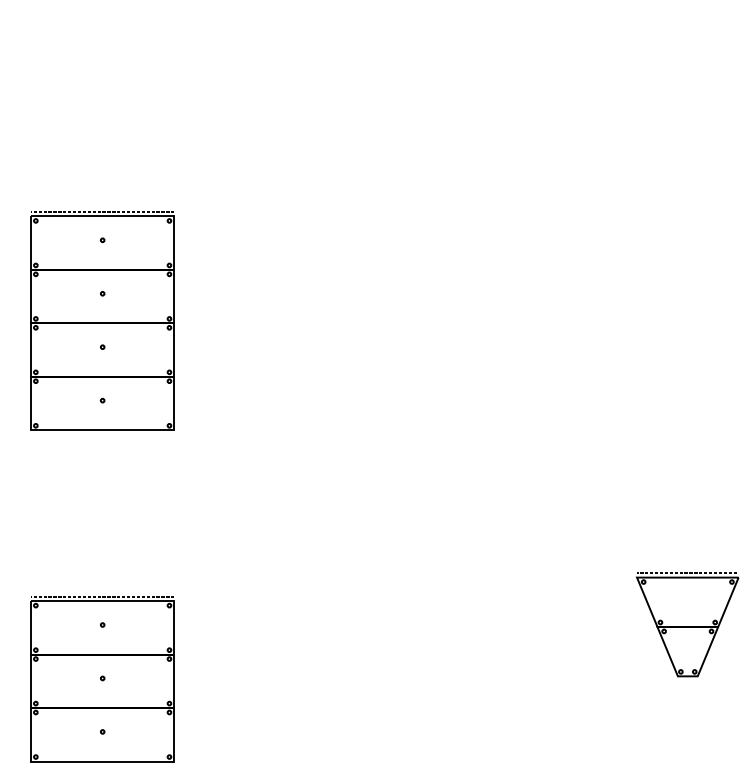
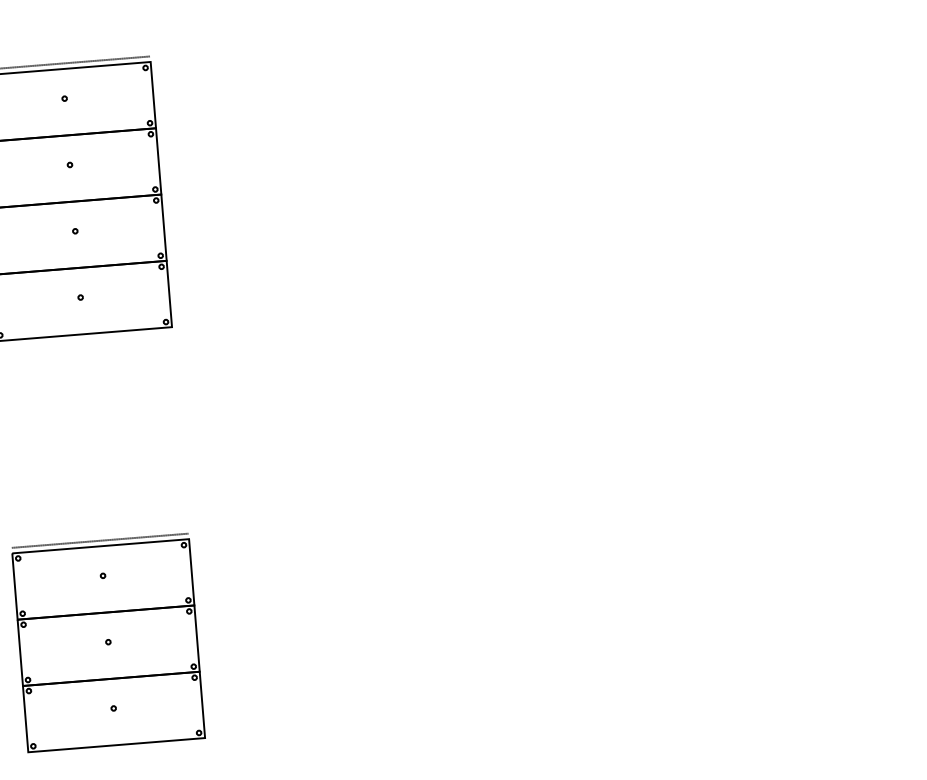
part: (687, 624) -> (828, 516), removed

